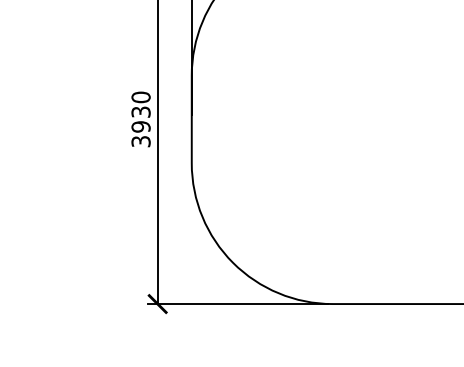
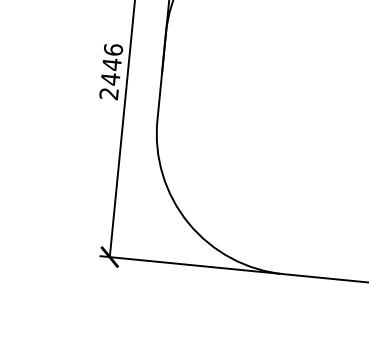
text: (140, 119) -> (110, 71), 3930 -> 2446

